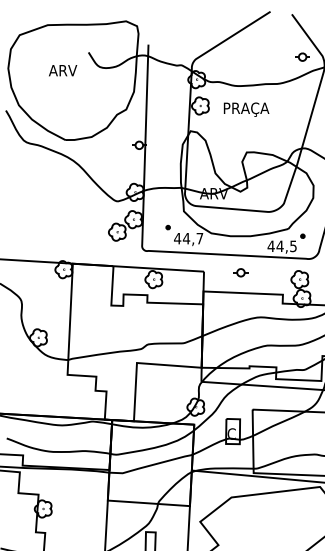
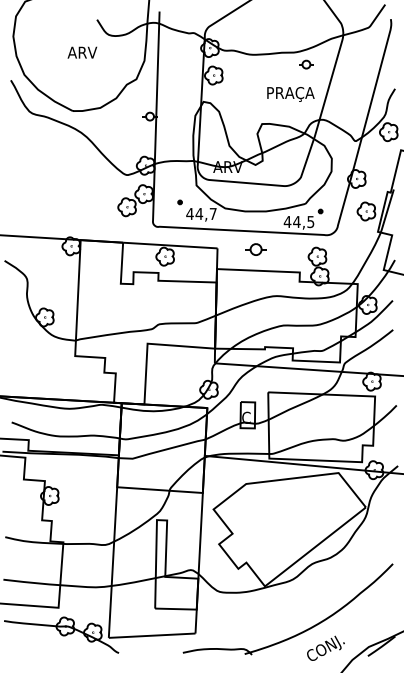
part: (302, 57) -> (306, 64), moved
text: (63, 70) -> (82, 52), moved
text: (246, 109) -> (290, 94), moved
part: (240, 272) -> (255, 249), size x1.4

